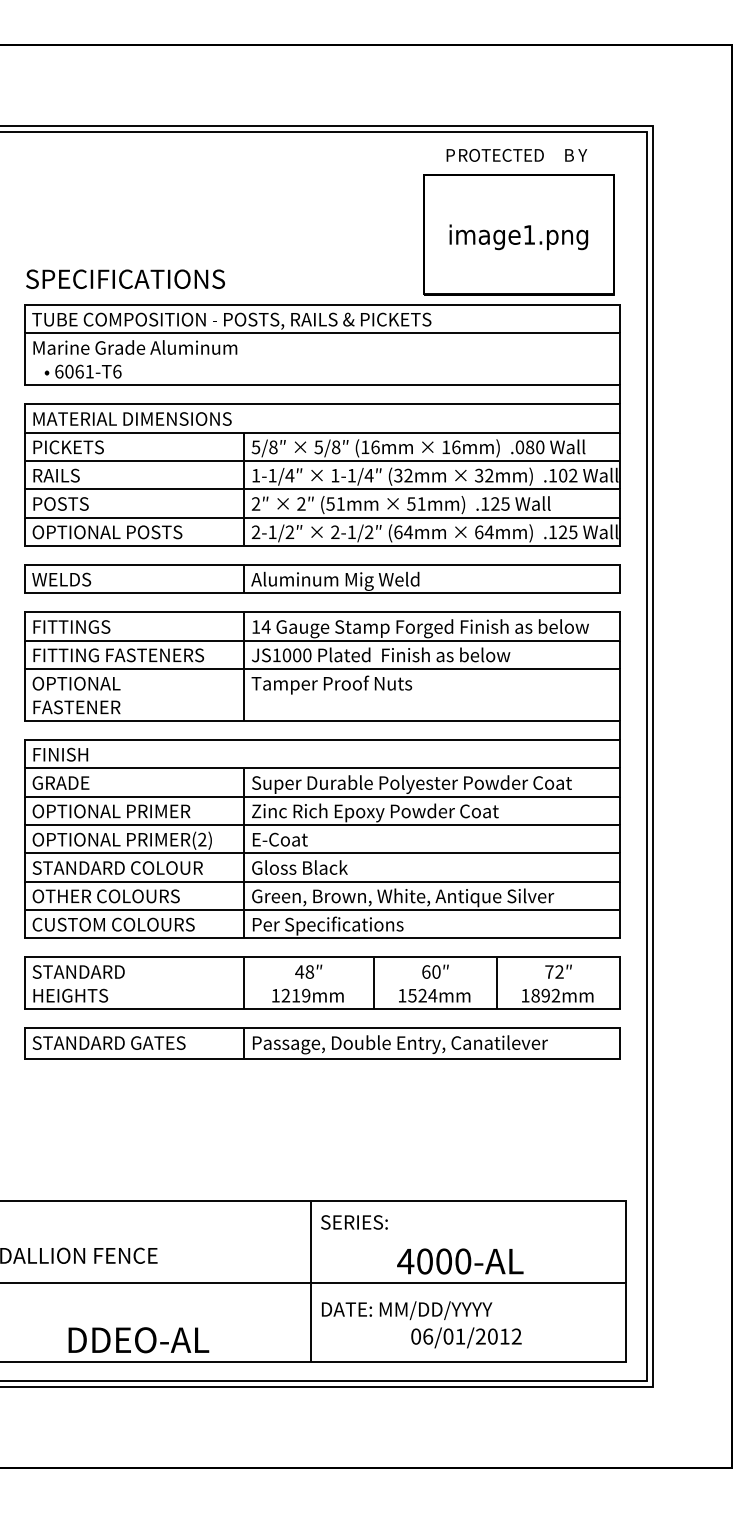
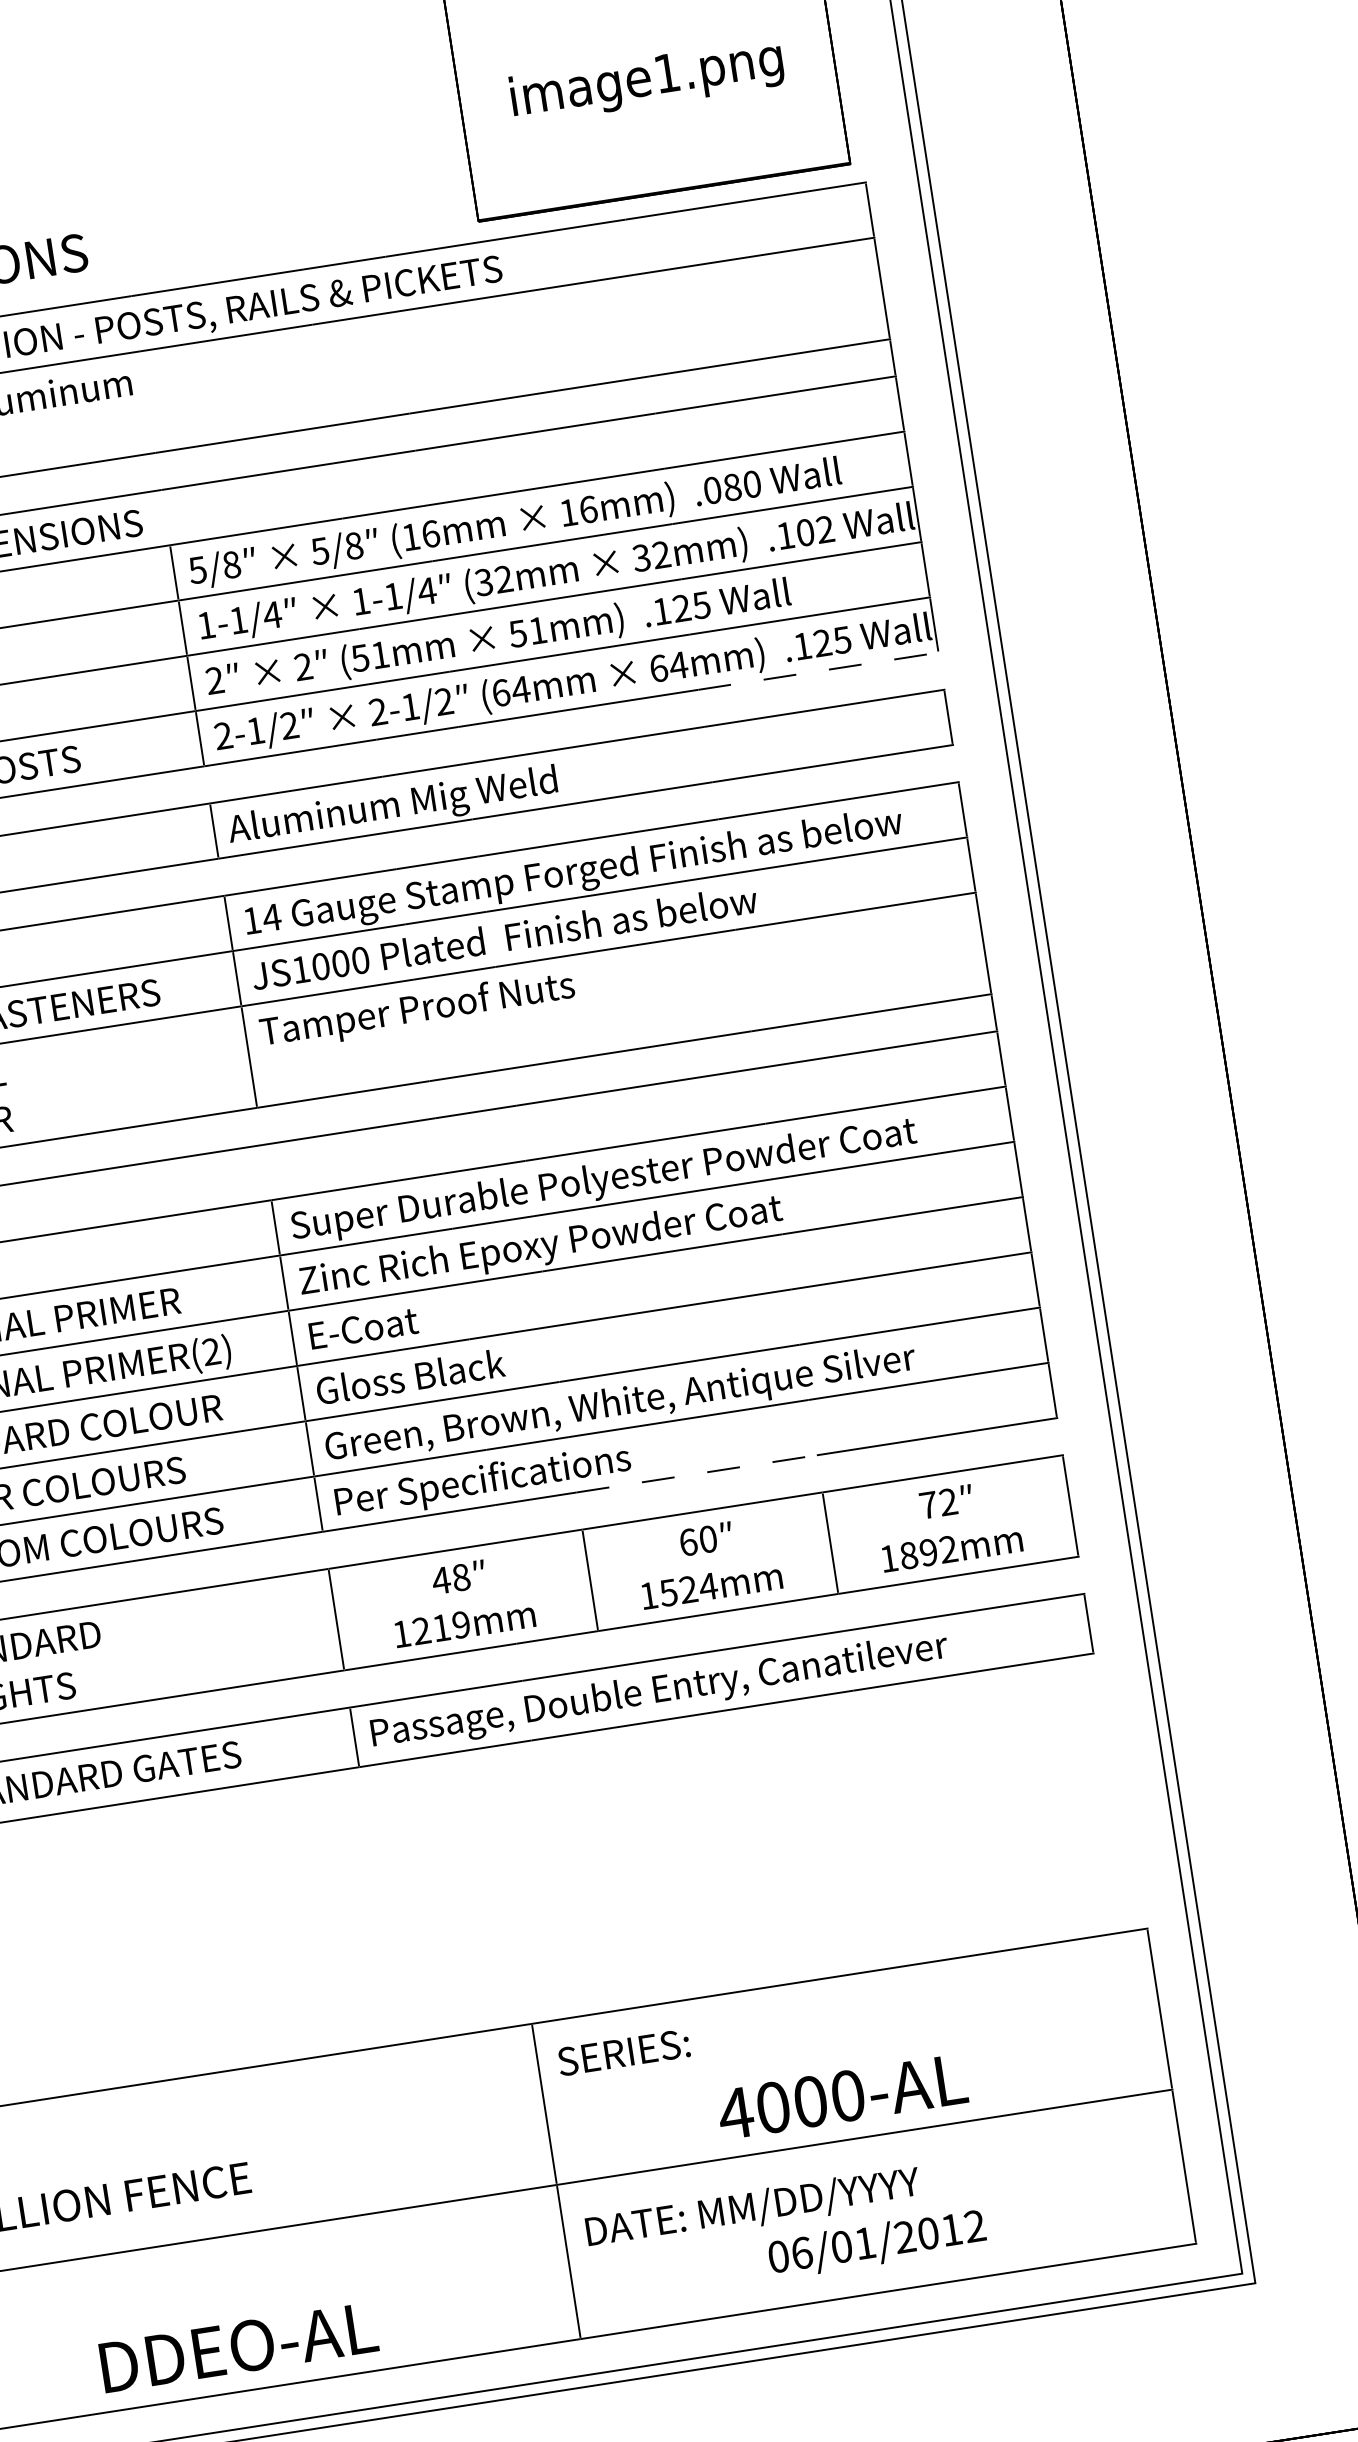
line: (559, 546) -> (819, 671), solid -> dashed
line: (435, 938) -> (696, 1474), solid -> dashed

